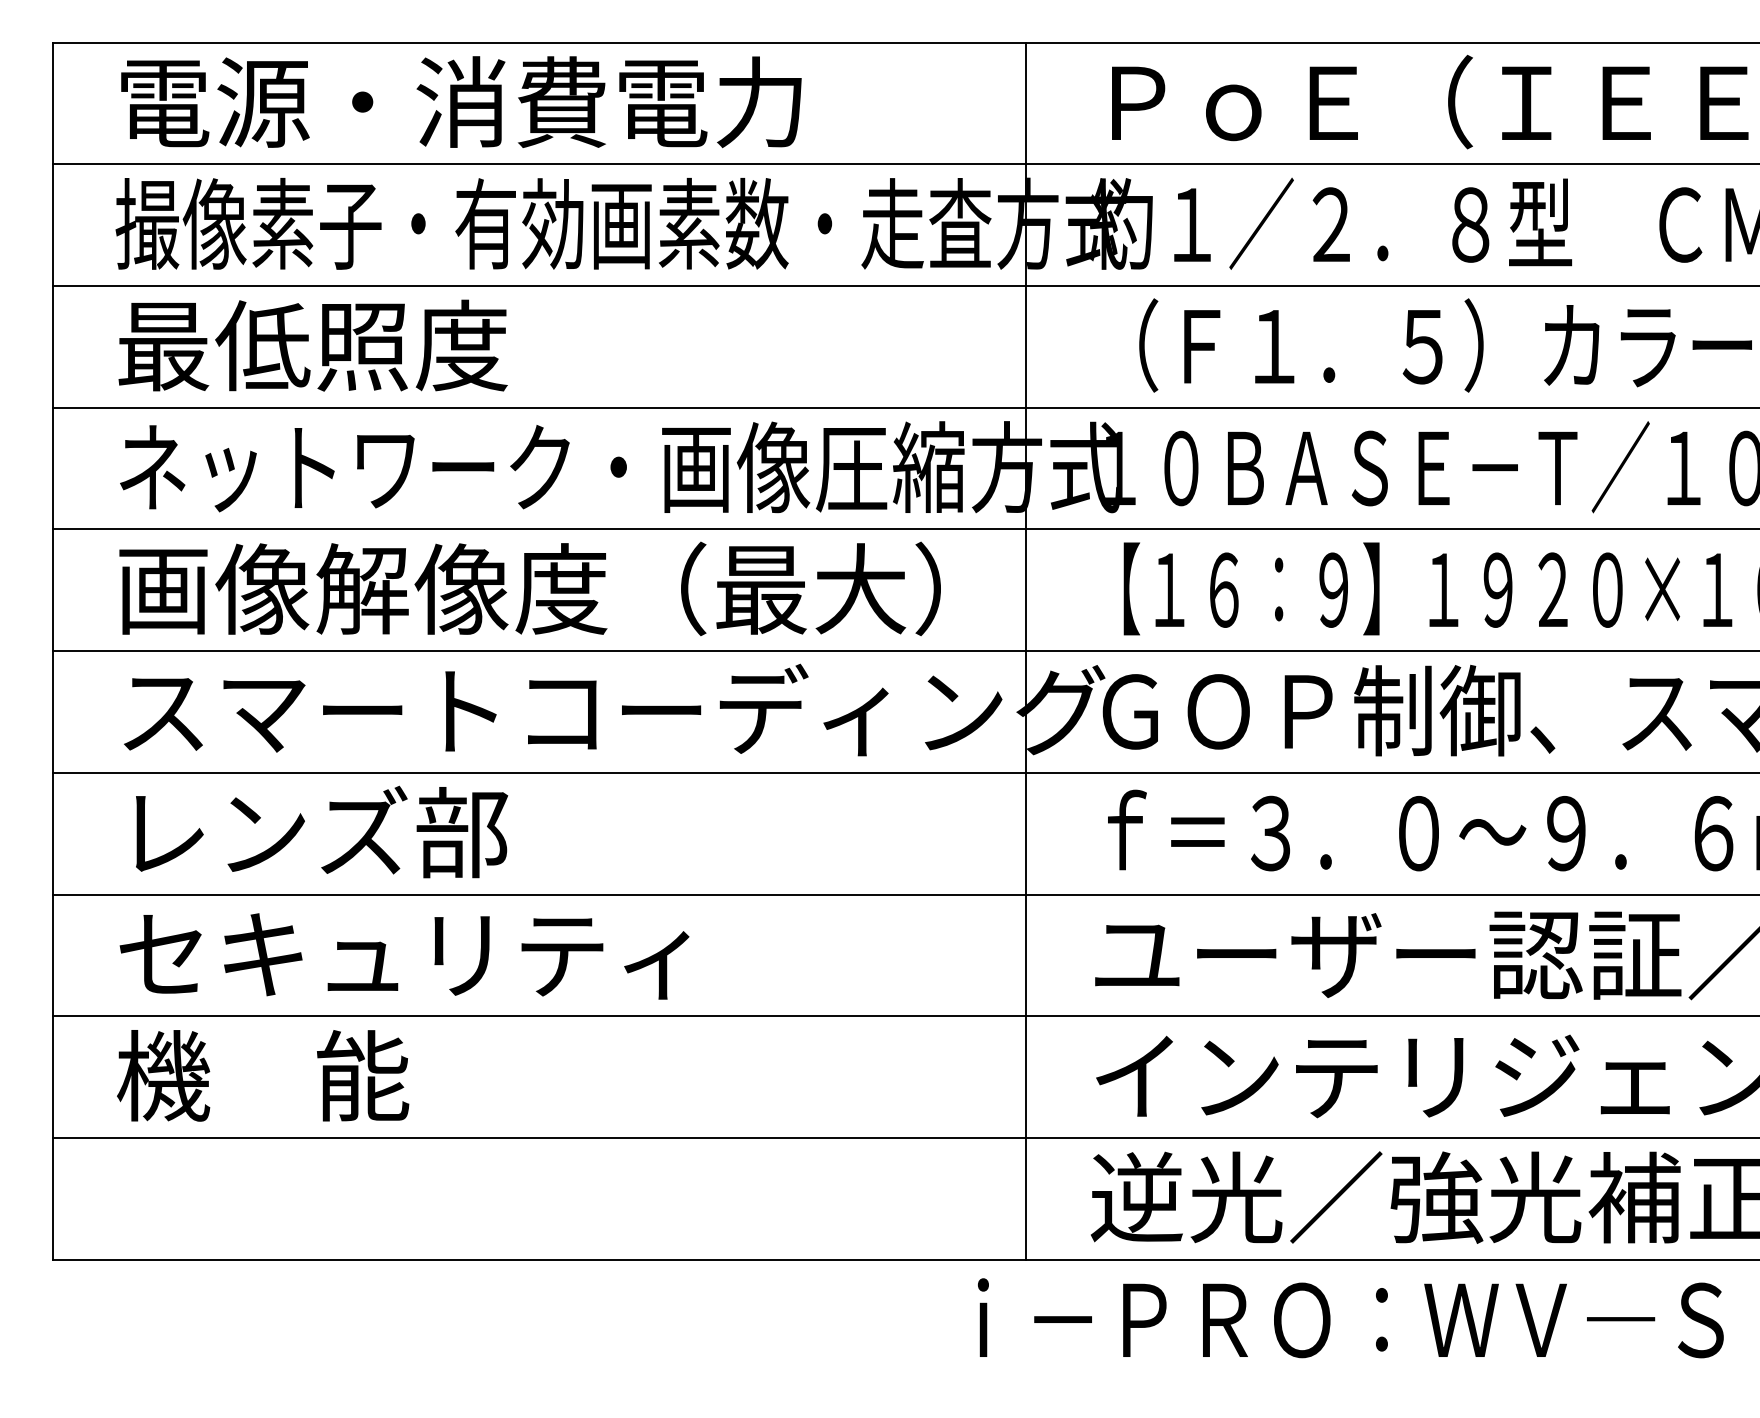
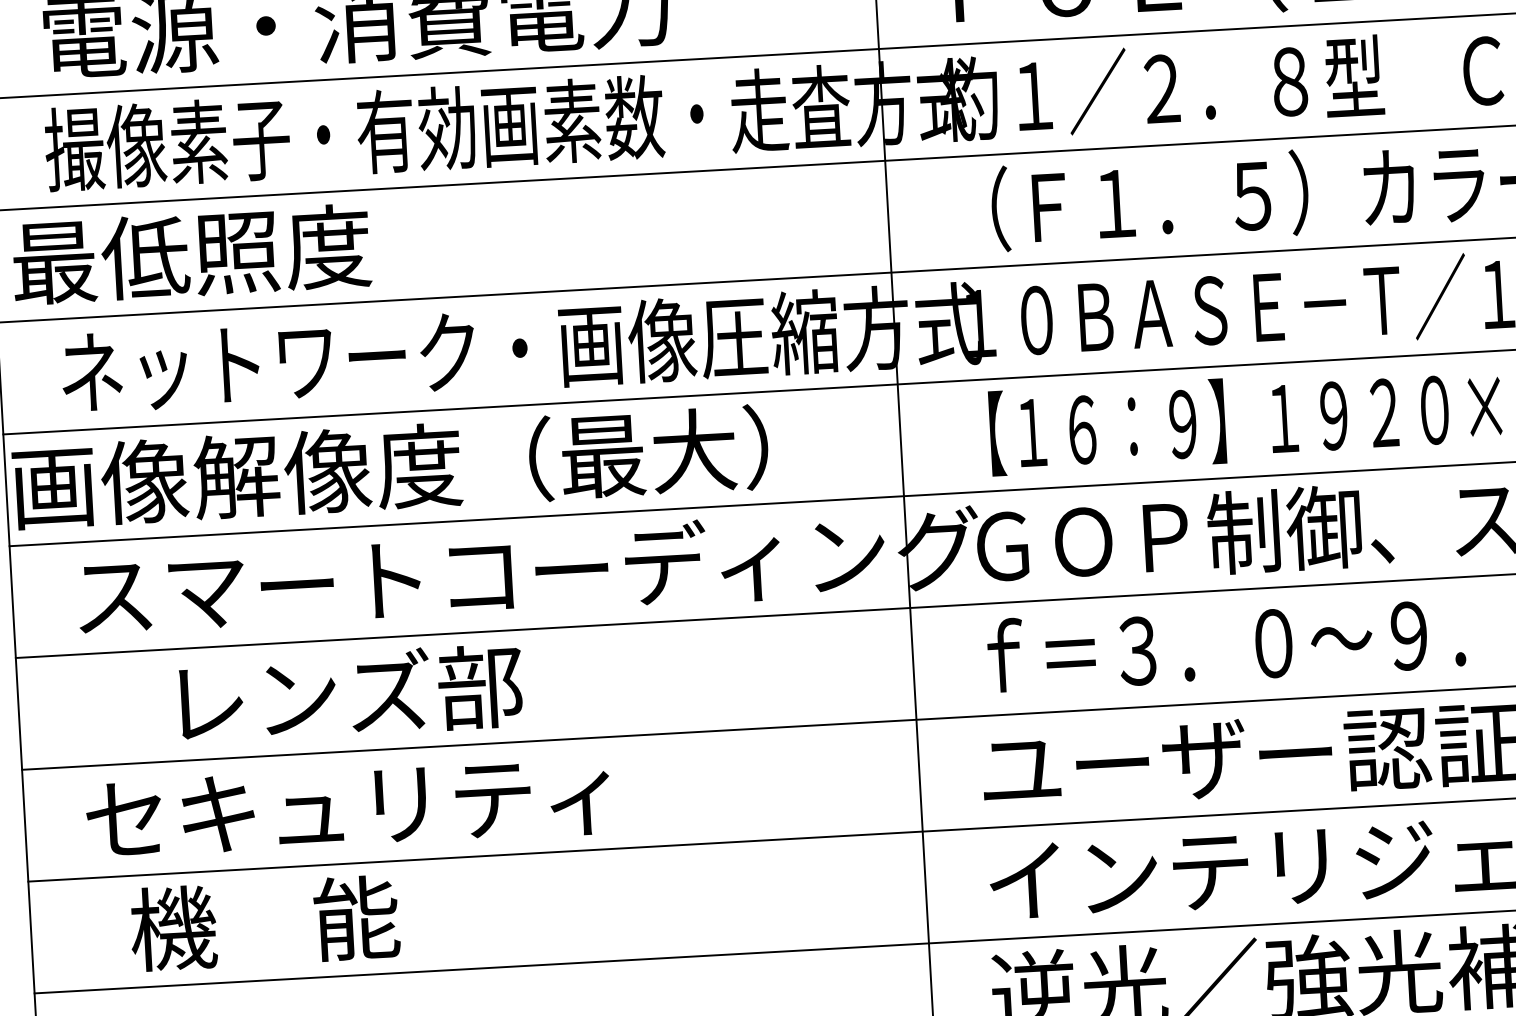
text: (312, 345) -> (191, 254), moved
text: (529, 588) -> (390, 467), moved
text: (322, 831) -> (352, 693), moved
text: (263, 1075) -> (265, 922), moved

